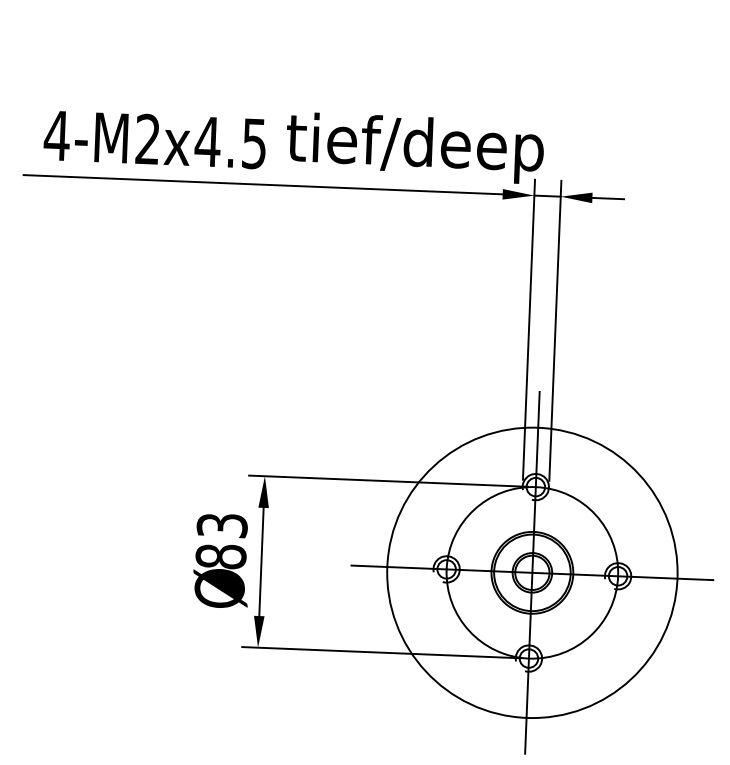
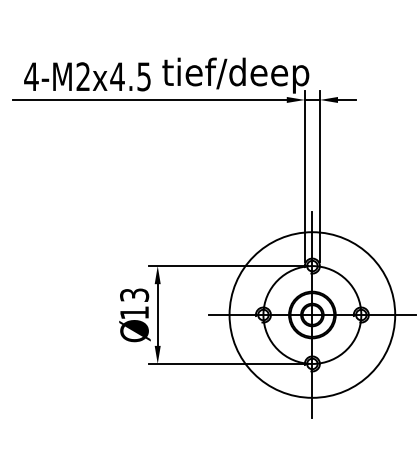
text: (220, 555) -> (134, 312), 83 -> 13

